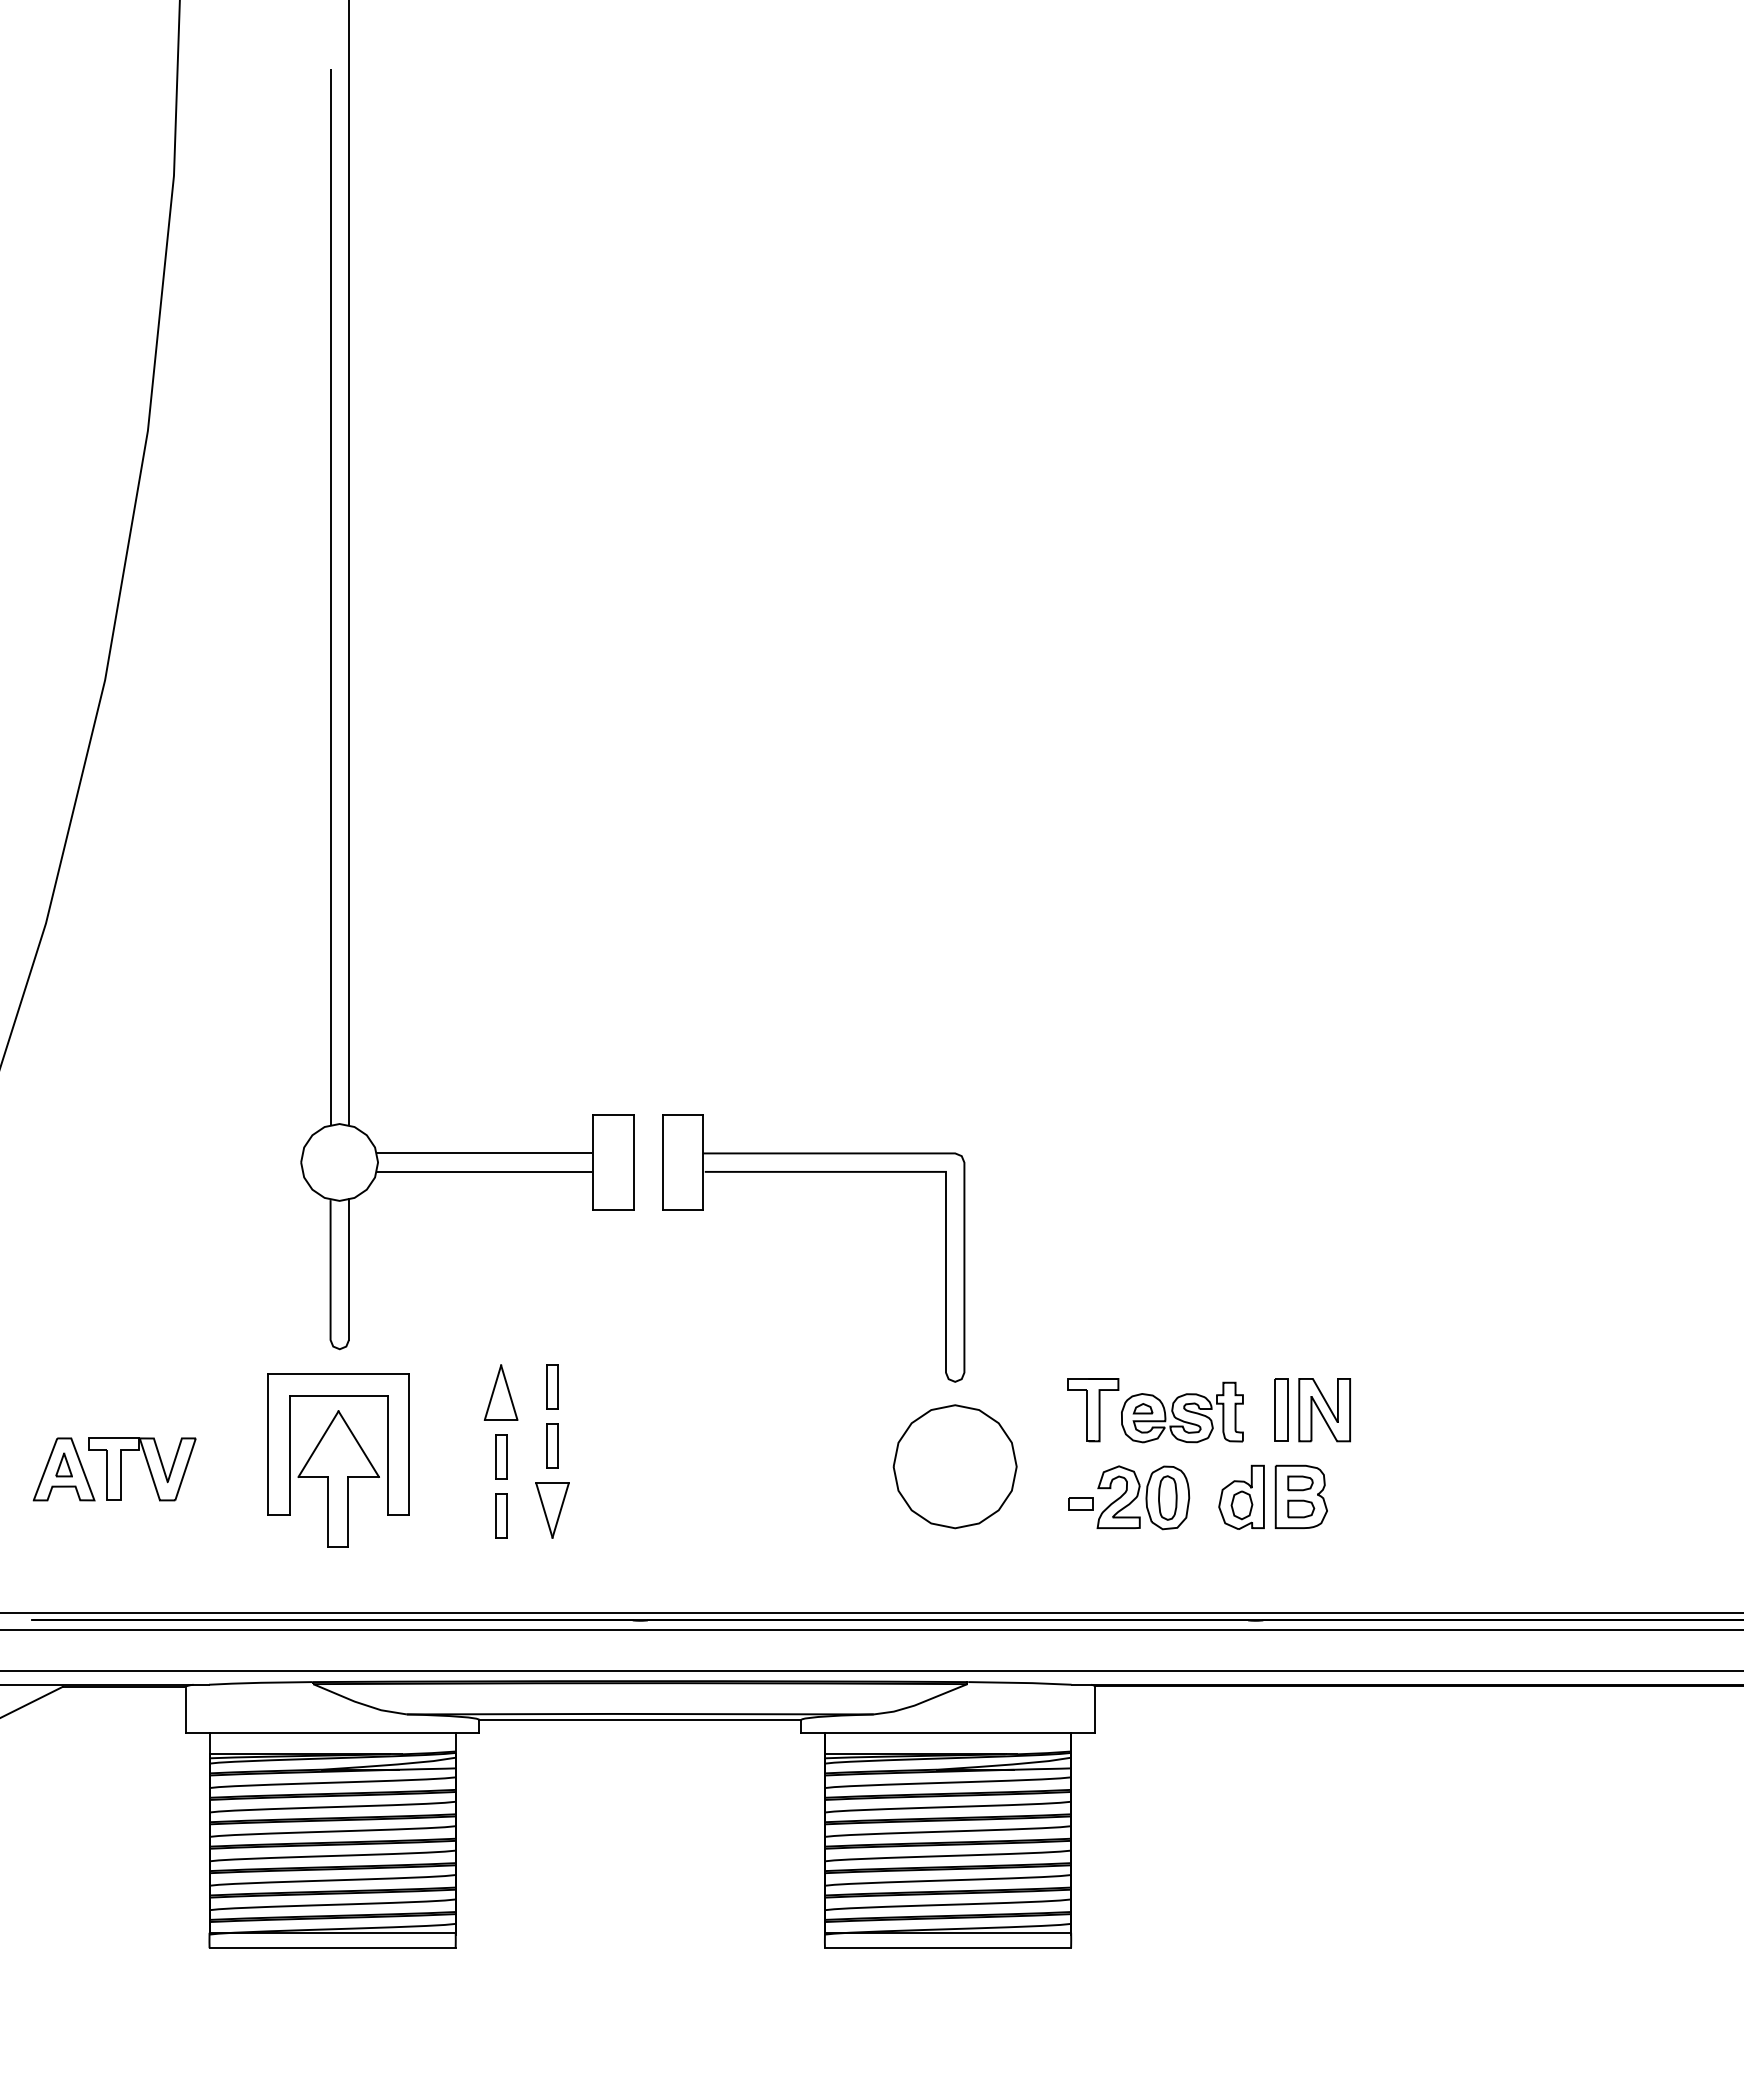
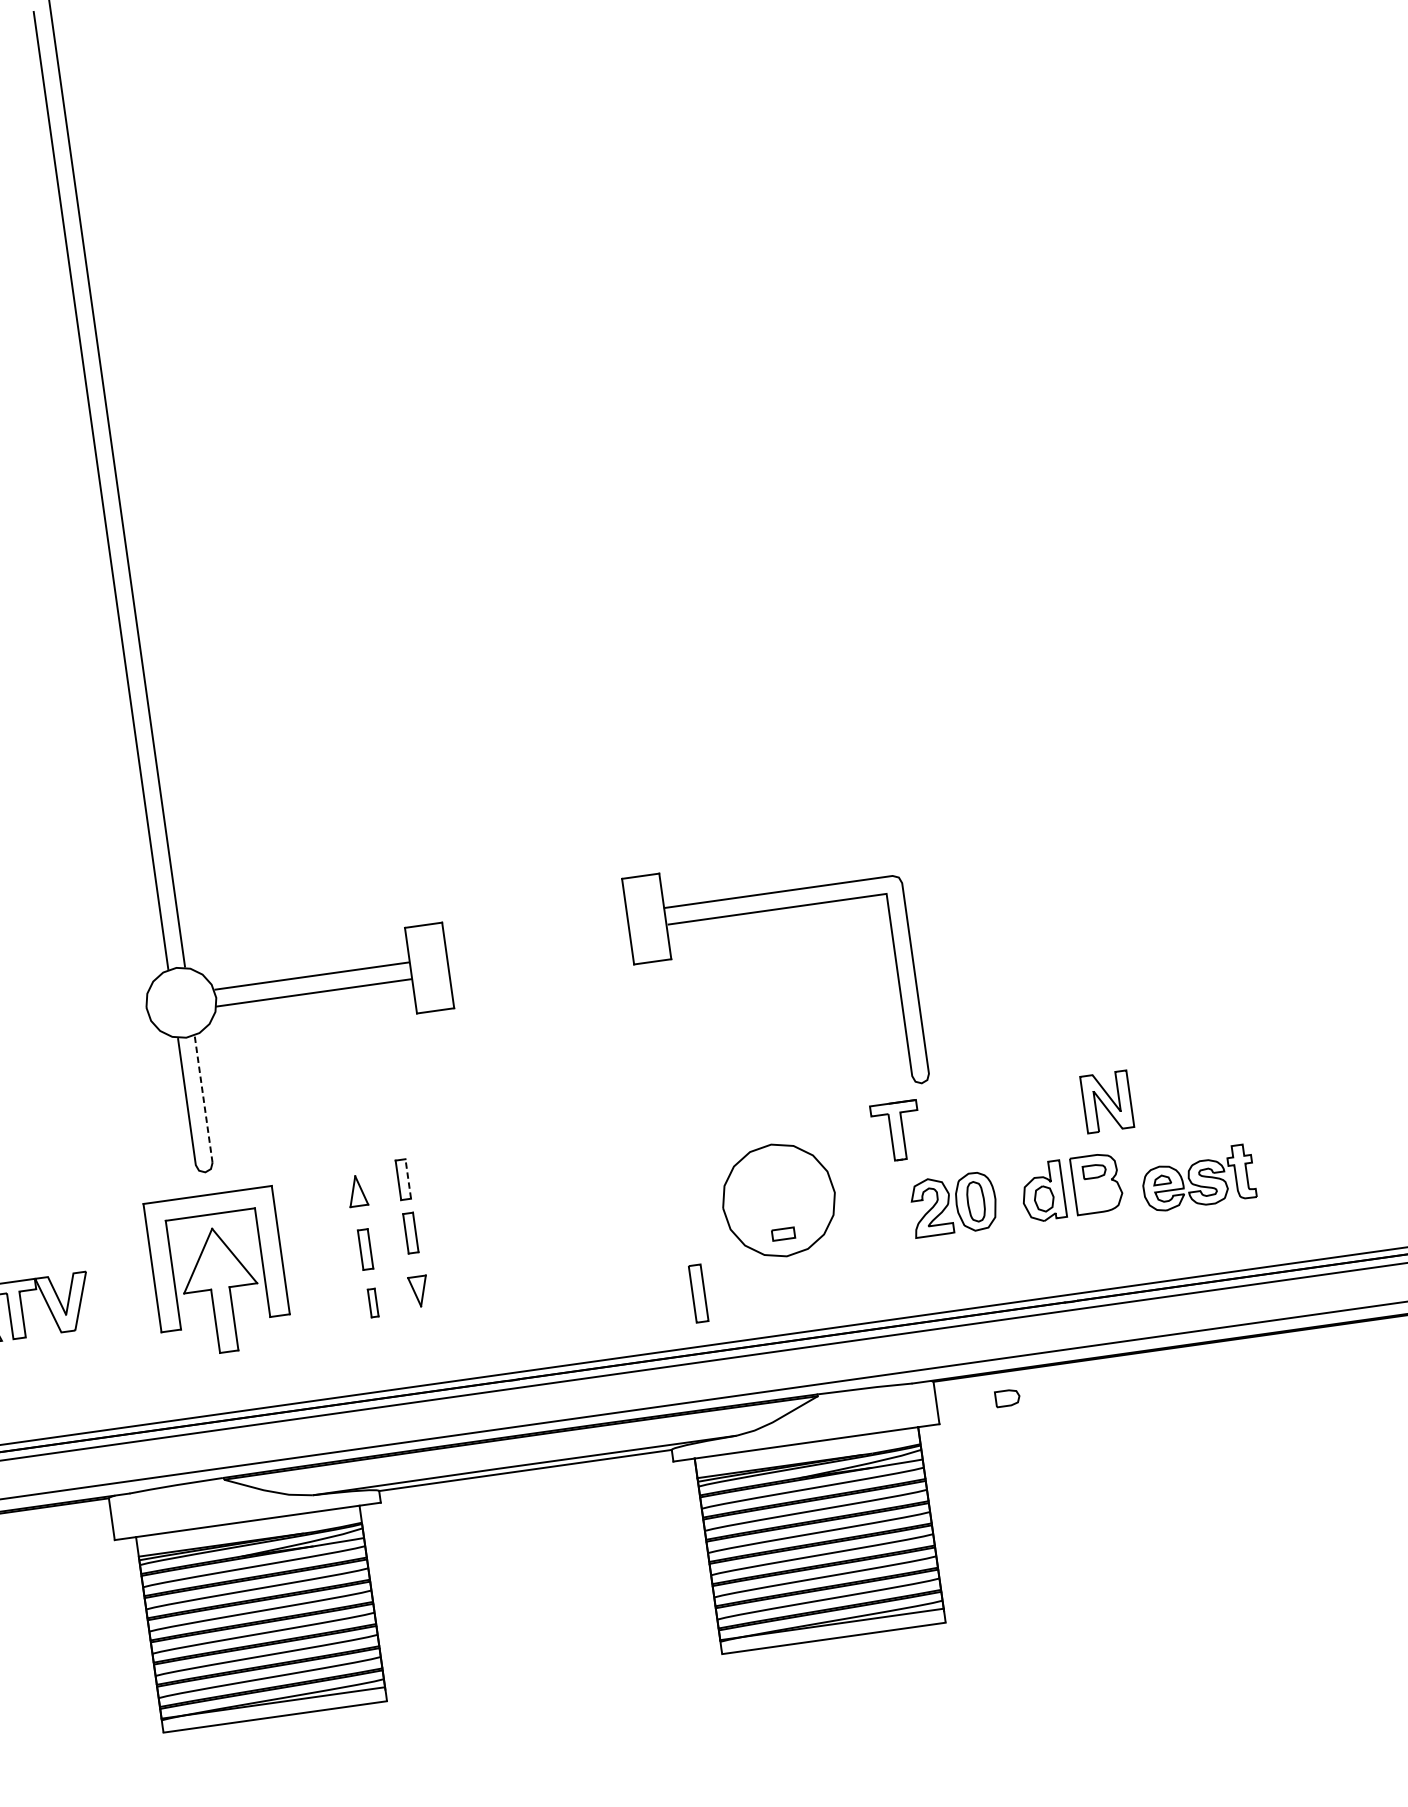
part: (813, 1172) -> (766, 911), moved
line: (349, 1269) -> (204, 1098), solid -> dashed
line: (557, 1387) -> (407, 1179), solid -> dashed
part: (500, 1392) -> (356, 1191), size x0.6
part: (1281, 1409) -> (698, 1292), moved
part: (1182, 1412) -> (1198, 1178), moved
part: (1080, 1503) -> (783, 1233), moved
part: (1301, 1508) -> (1007, 1397), moved
part: (552, 1510) -> (419, 1291), size x0.6
part: (501, 1515) -> (373, 1302), size x0.7

